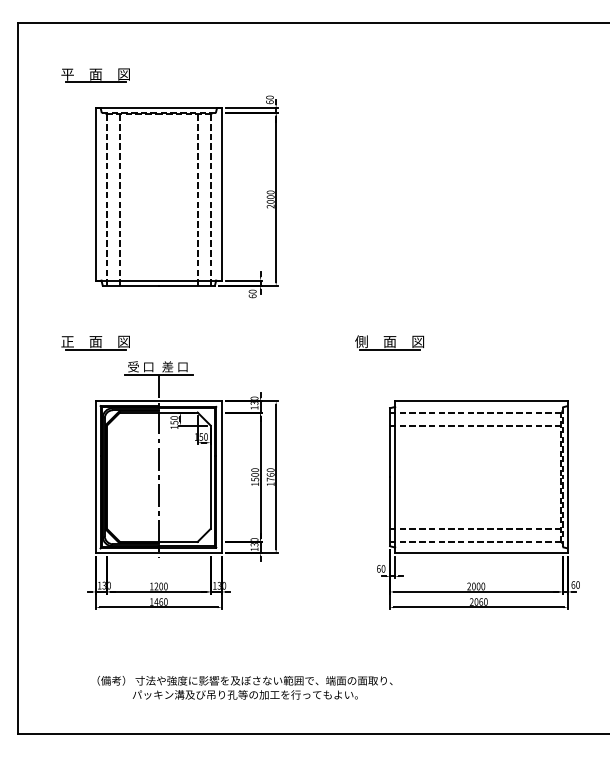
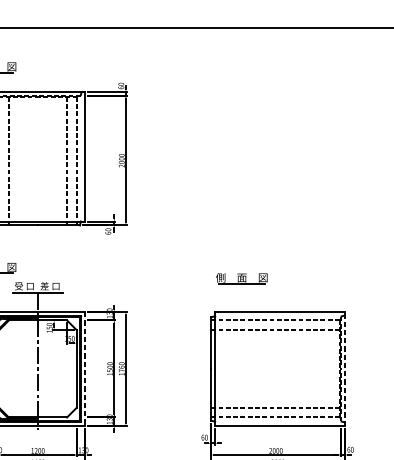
part: (389, 342) -> (241, 278), moved
line: (221, 477) -> (84, 369), solid -> dashed
line: (567, 477) -> (344, 369), solid -> dashed

